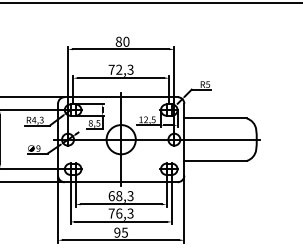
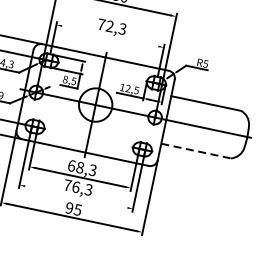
line: (121, 78) -> (110, 36), removed
line: (216, 160) -> (197, 150), solid -> dashed
line: (120, 221) -> (75, 196), removed

